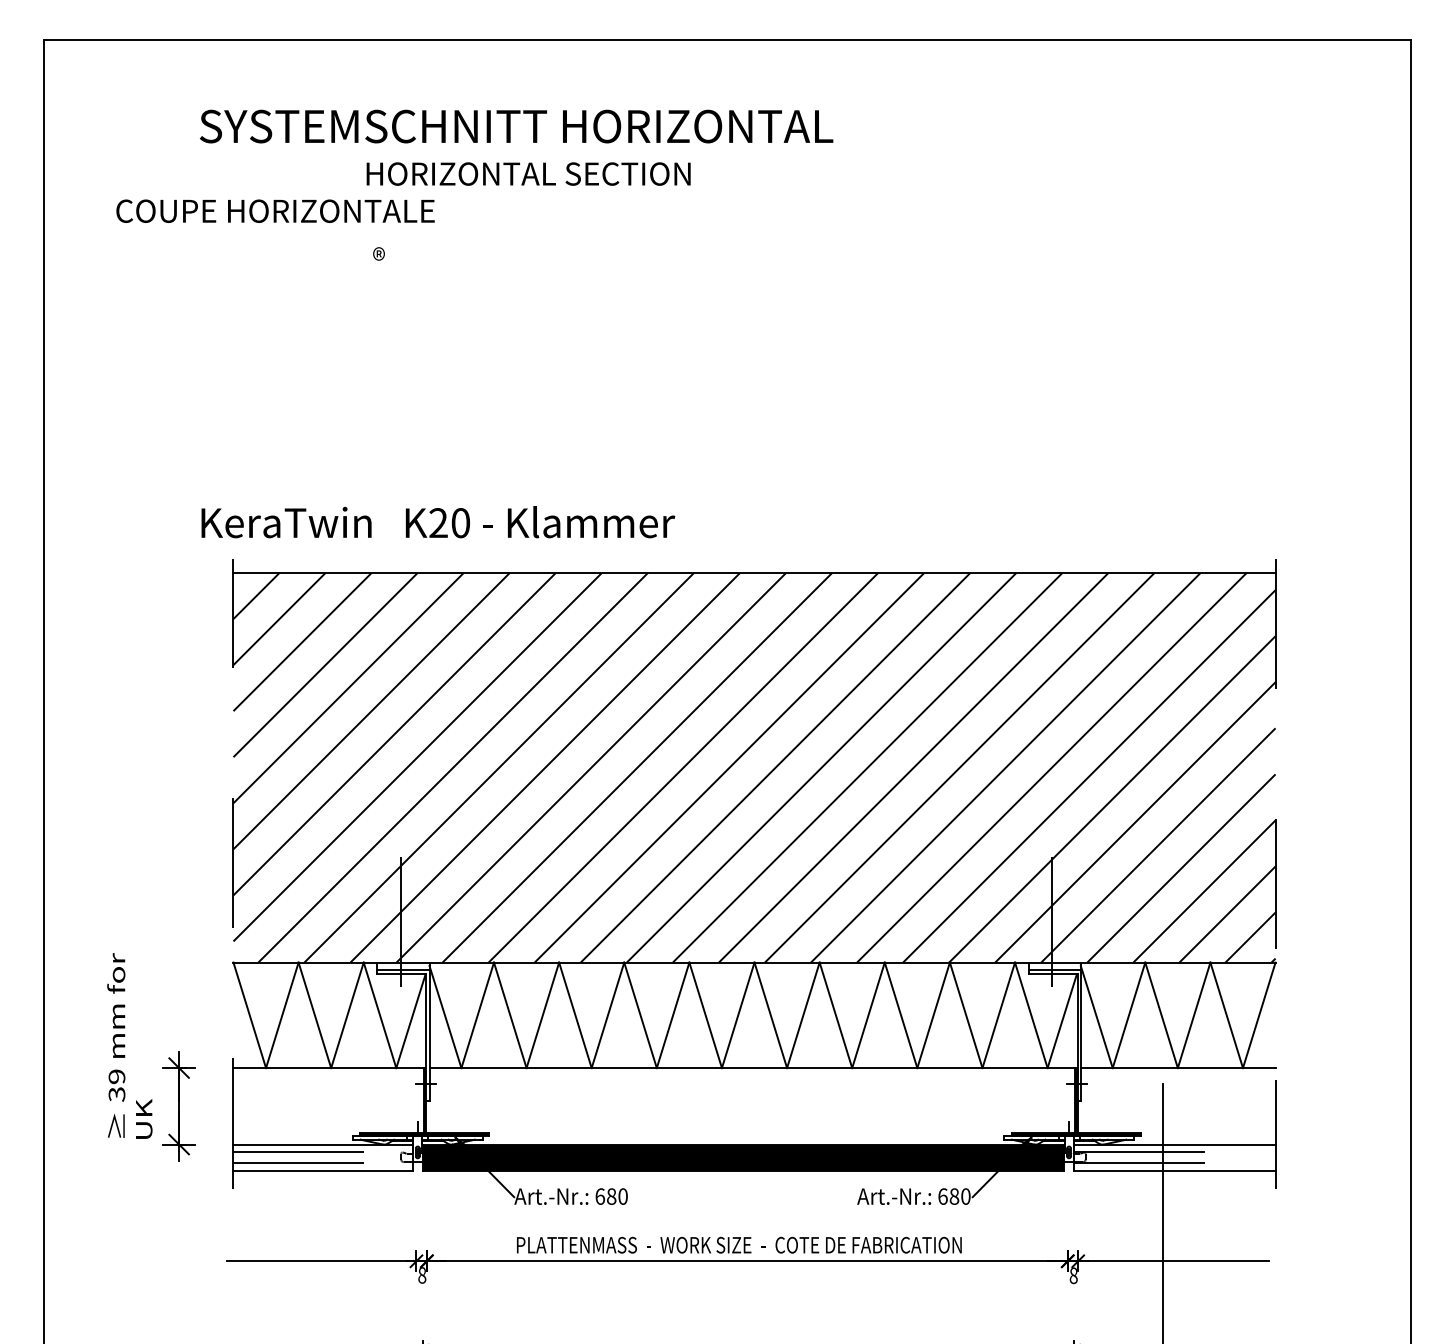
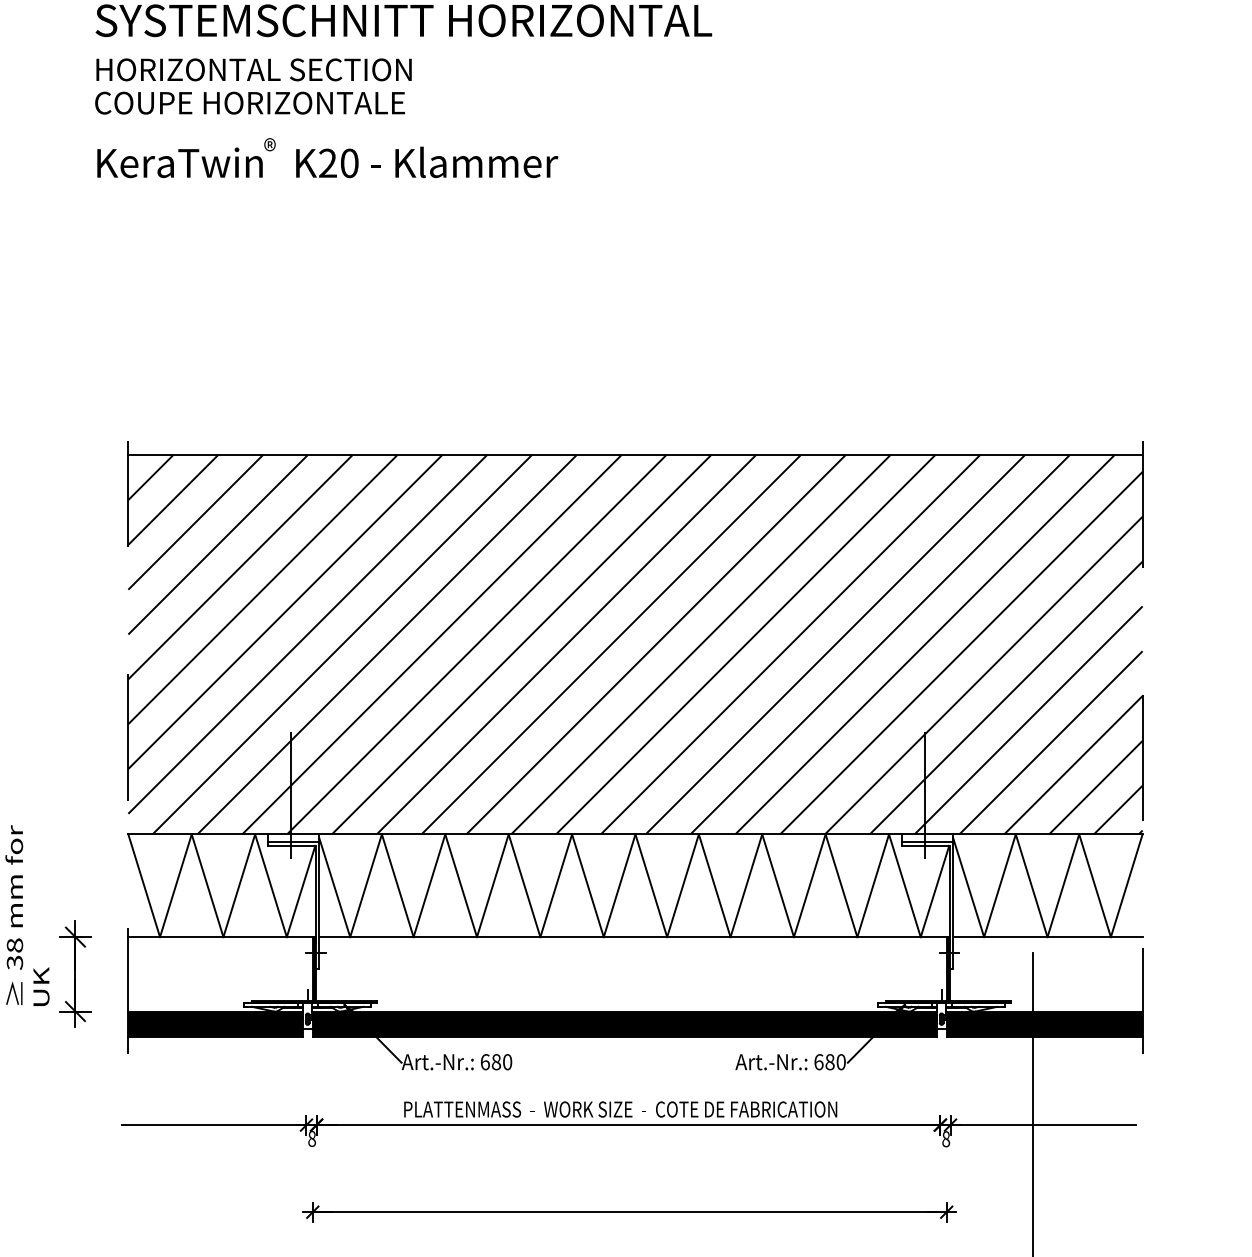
text: (528, 173) -> (253, 69), moved
text: (275, 210) -> (250, 102), moved
text: (438, 522) -> (327, 162), moved
text: (116, 1076) -> (14, 945), 39 -> 38
fill: (322, 1157) -> (214, 1024), added
fill: (1174, 1157) -> (1044, 1024), added

